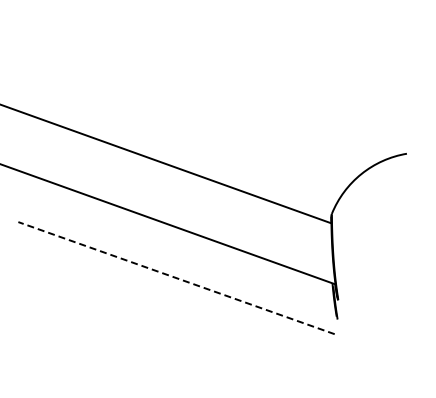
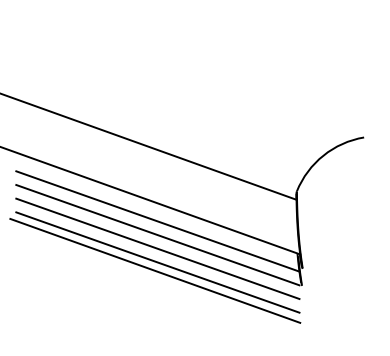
line: (176, 247) -> (157, 221), added
line: (176, 262) -> (157, 234), added
line: (176, 278) -> (157, 249), dashed -> solid
line: (176, 293) -> (157, 262), added
line: (173, 302) -> (155, 270), added

